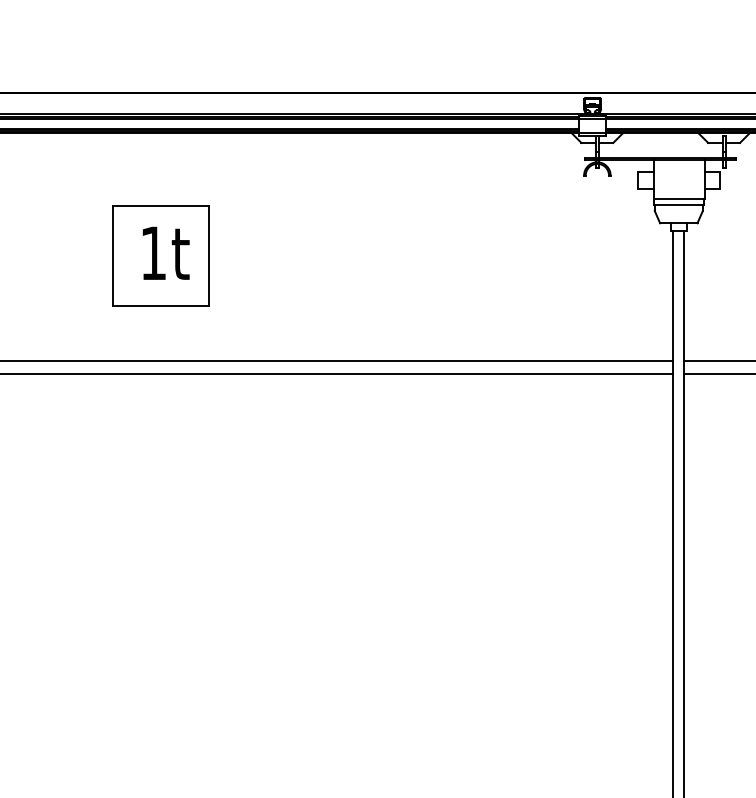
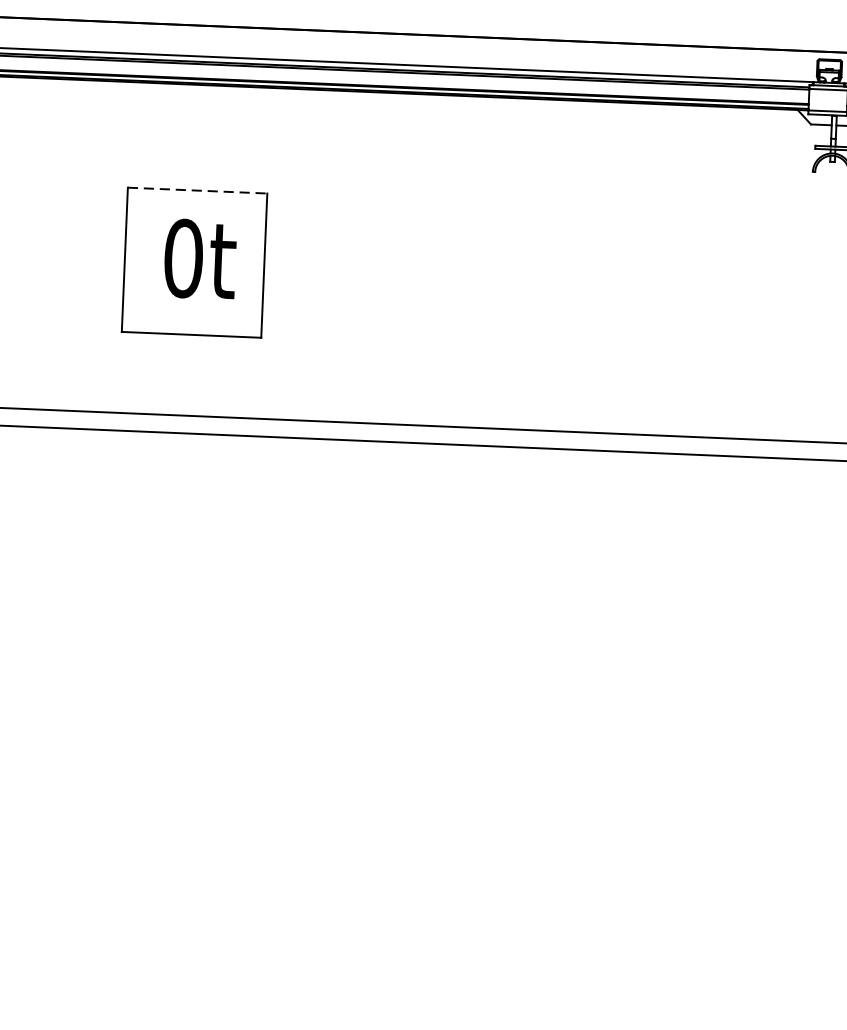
line: (161, 206) -> (197, 191), solid -> dashed
text: (153, 252) -> (183, 257), 1t -> 0t

